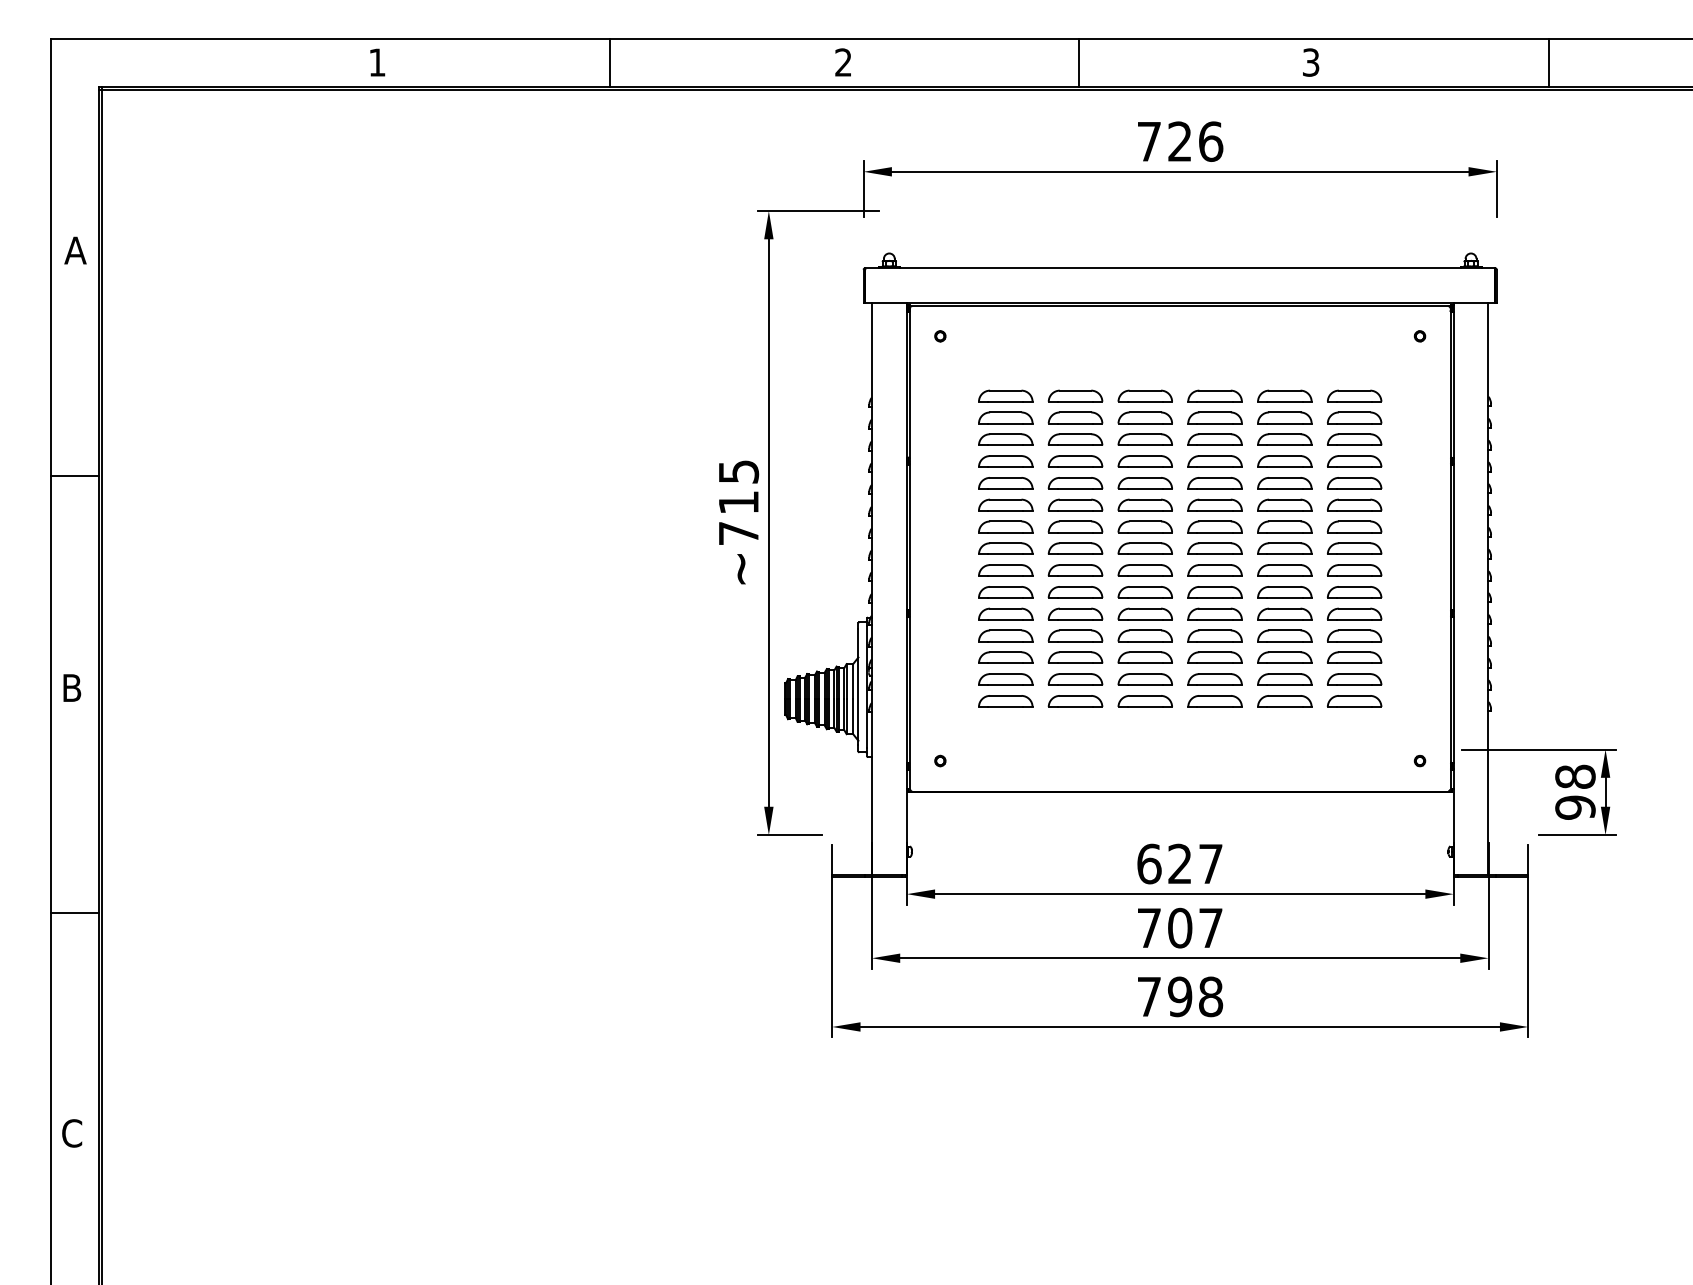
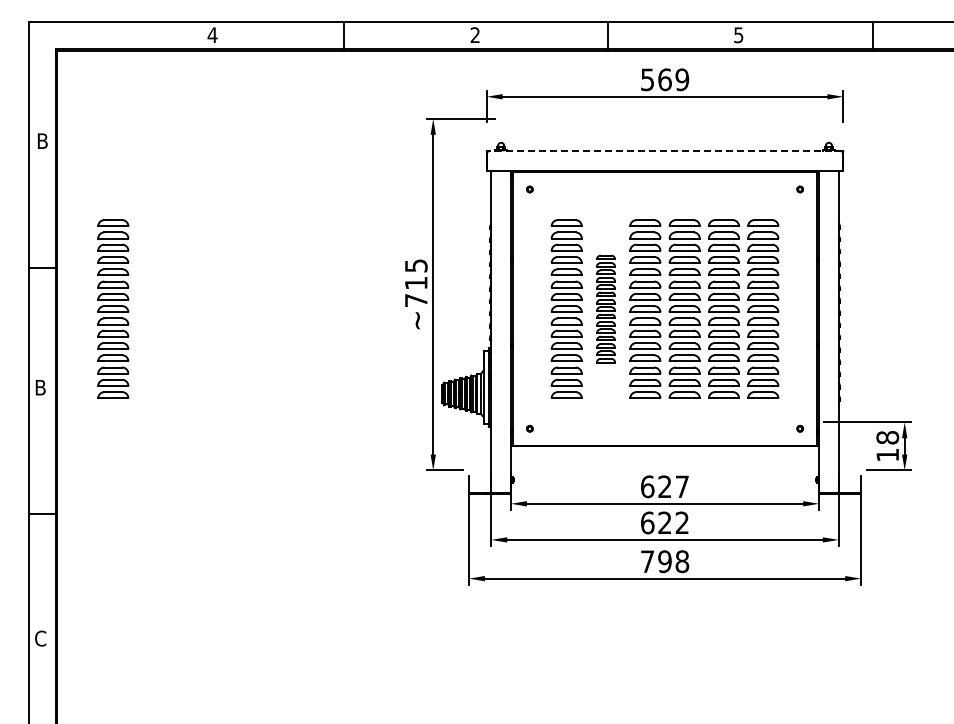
text: (377, 61) -> (212, 34), 1 -> 4
text: (1310, 61) -> (738, 34), 3 -> 5
text: (1181, 141) -> (665, 79), 726 -> 569
text: (75, 249) -> (42, 140), A -> B
line: (1181, 268) -> (665, 151), solid -> dashed
part: (201, 547) -> (113, 308), added
part: (1074, 547) -> (605, 308), size x0.6
text: (1575, 806) -> (887, 454), 98 -> 18
text: (1179, 927) -> (664, 522), 707 -> 622

